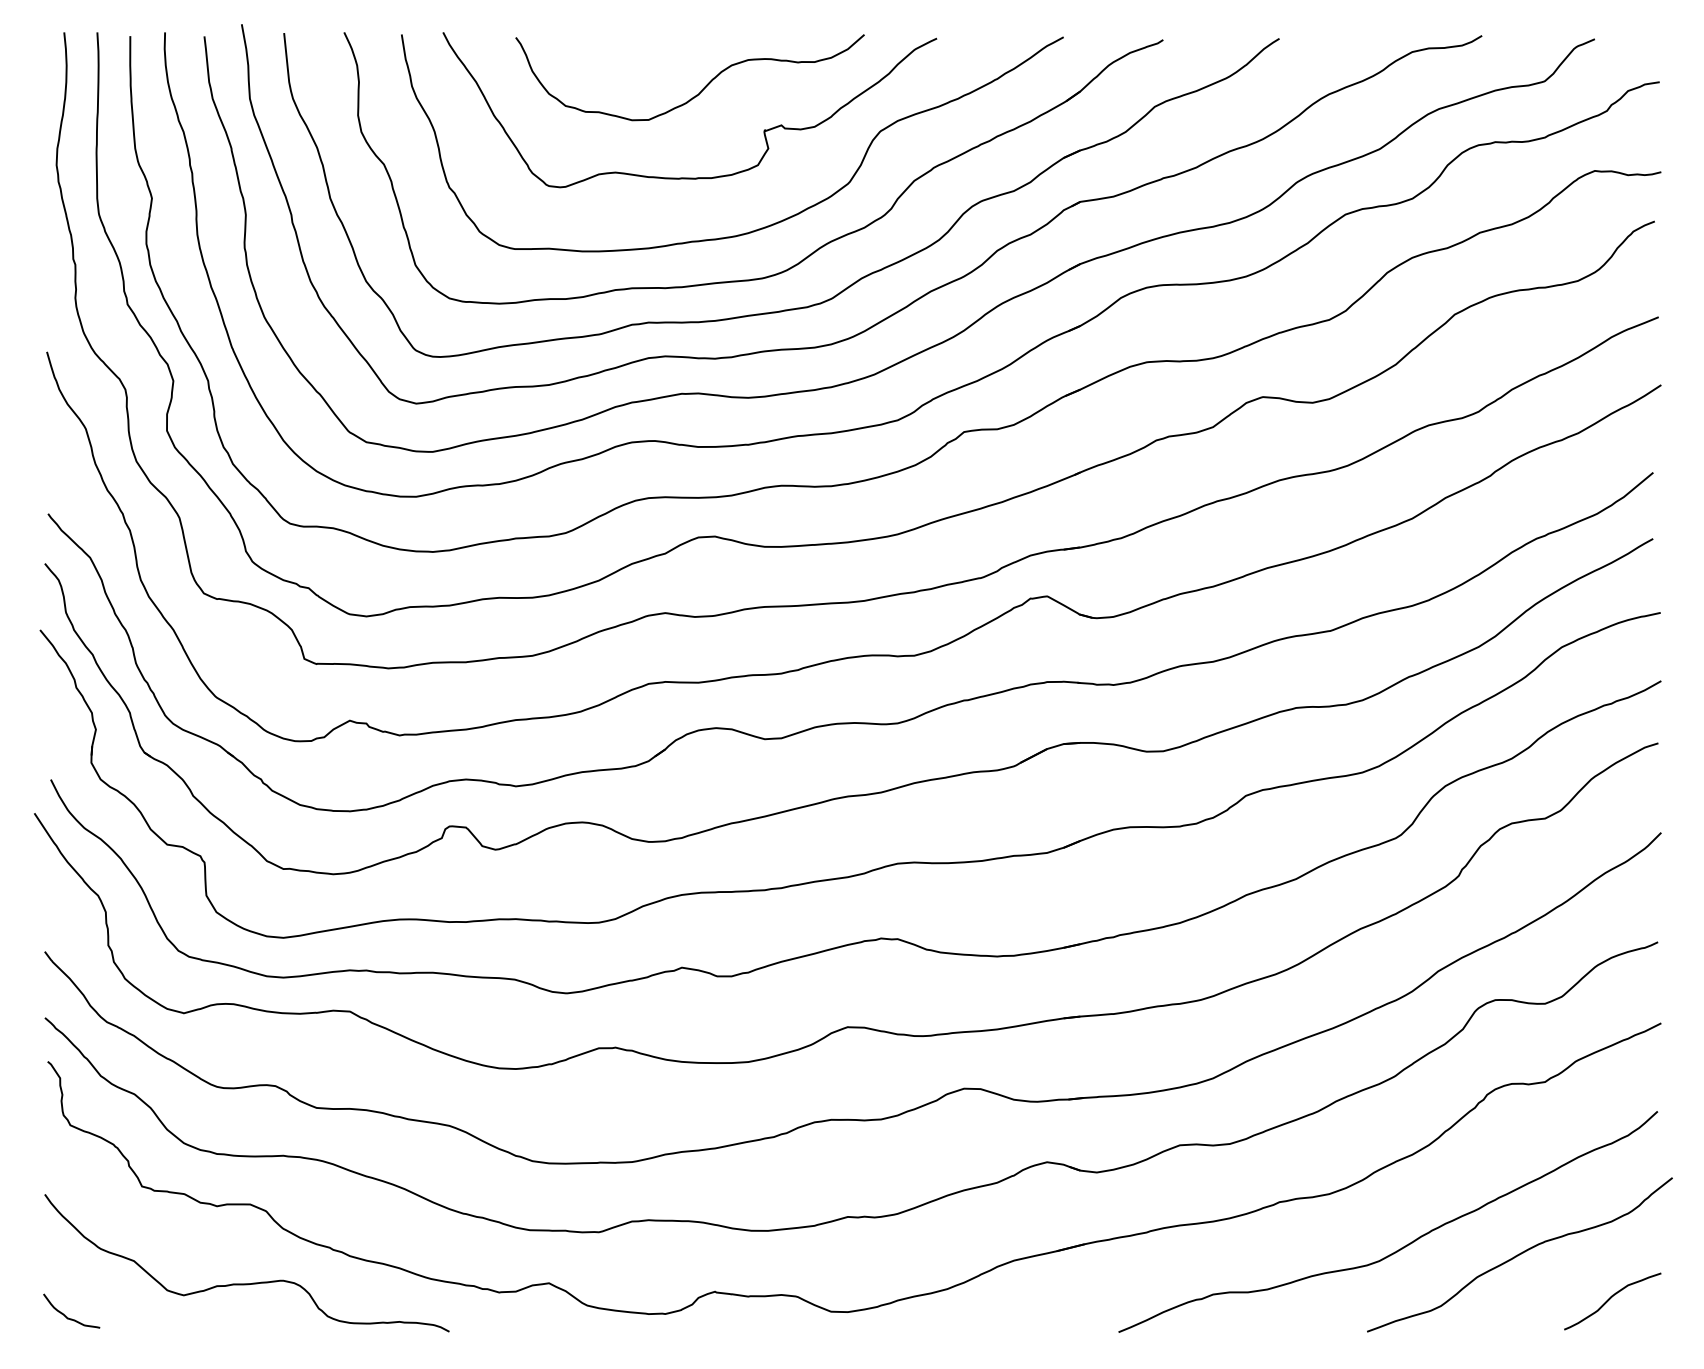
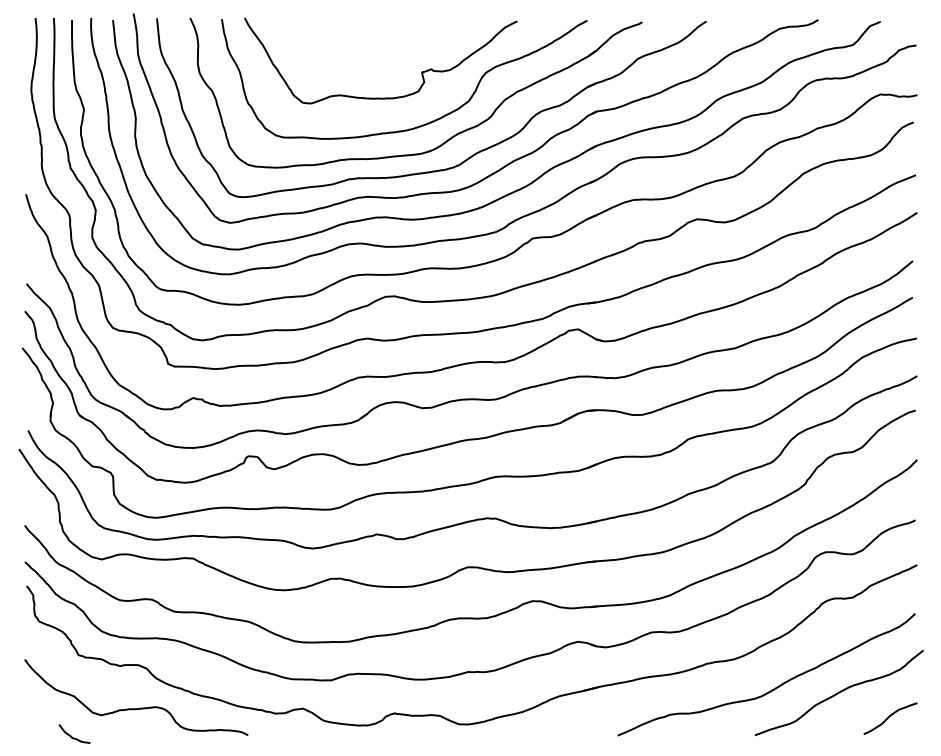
curve: (703, 85) -> (388, 47), removed
curve: (65, 1313) -> (71, 735), moved

